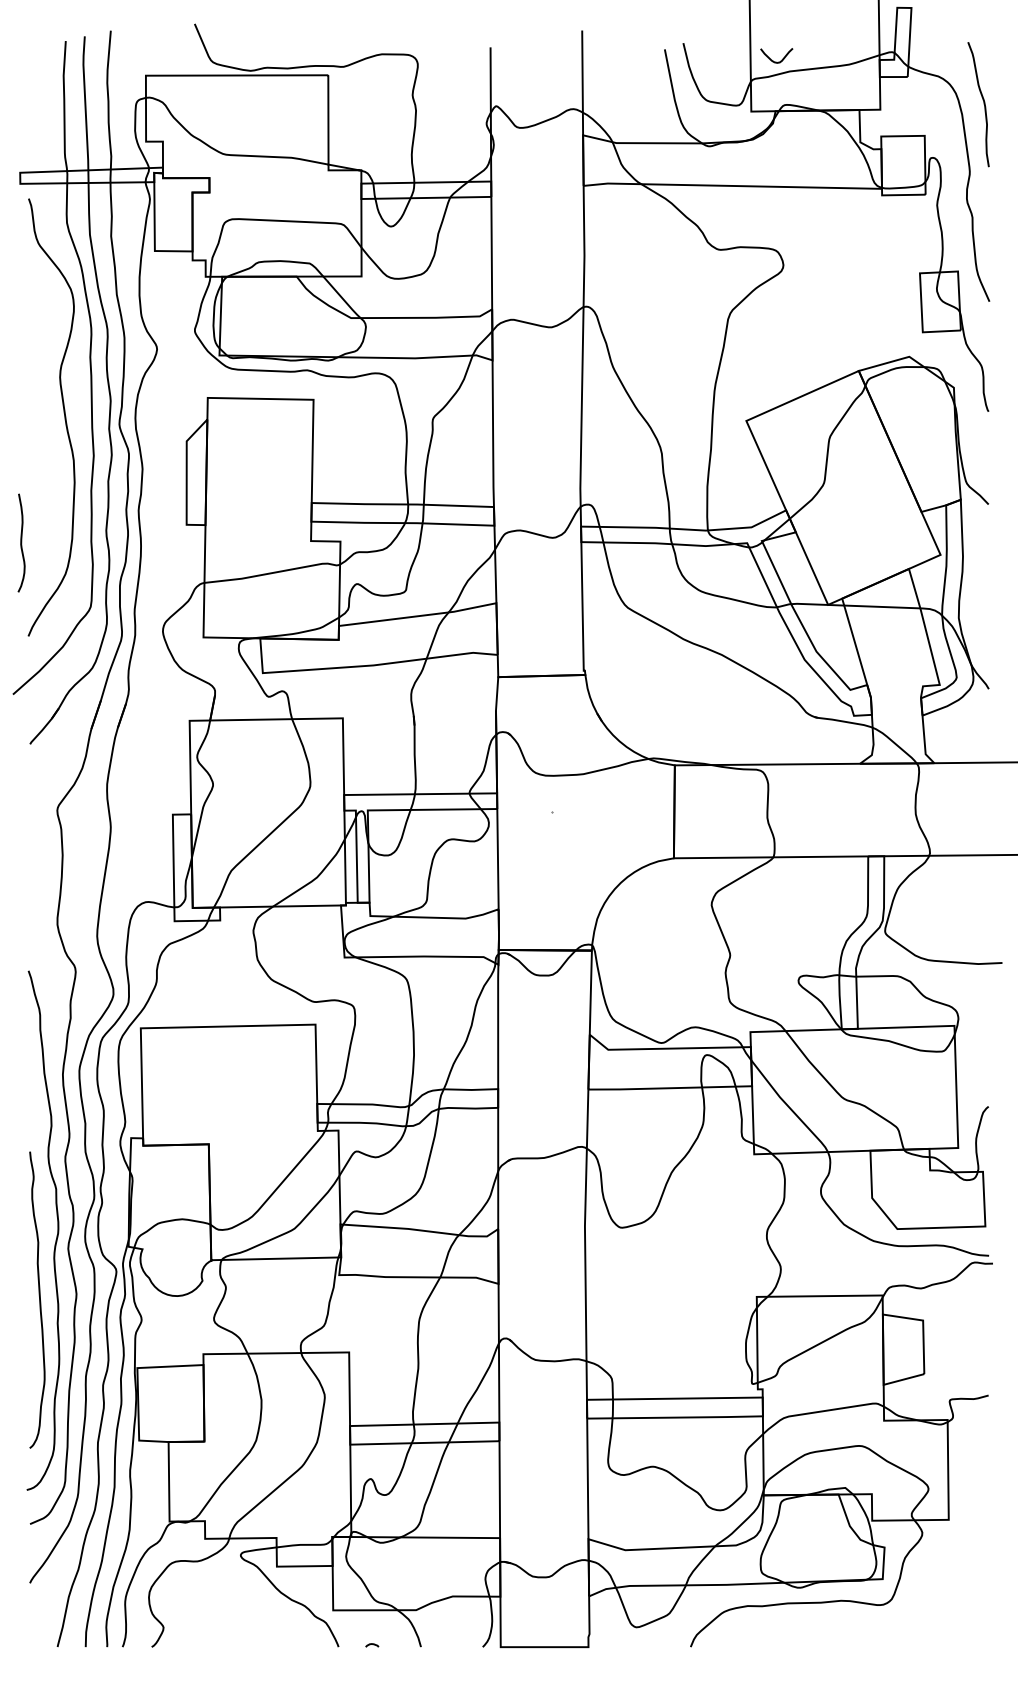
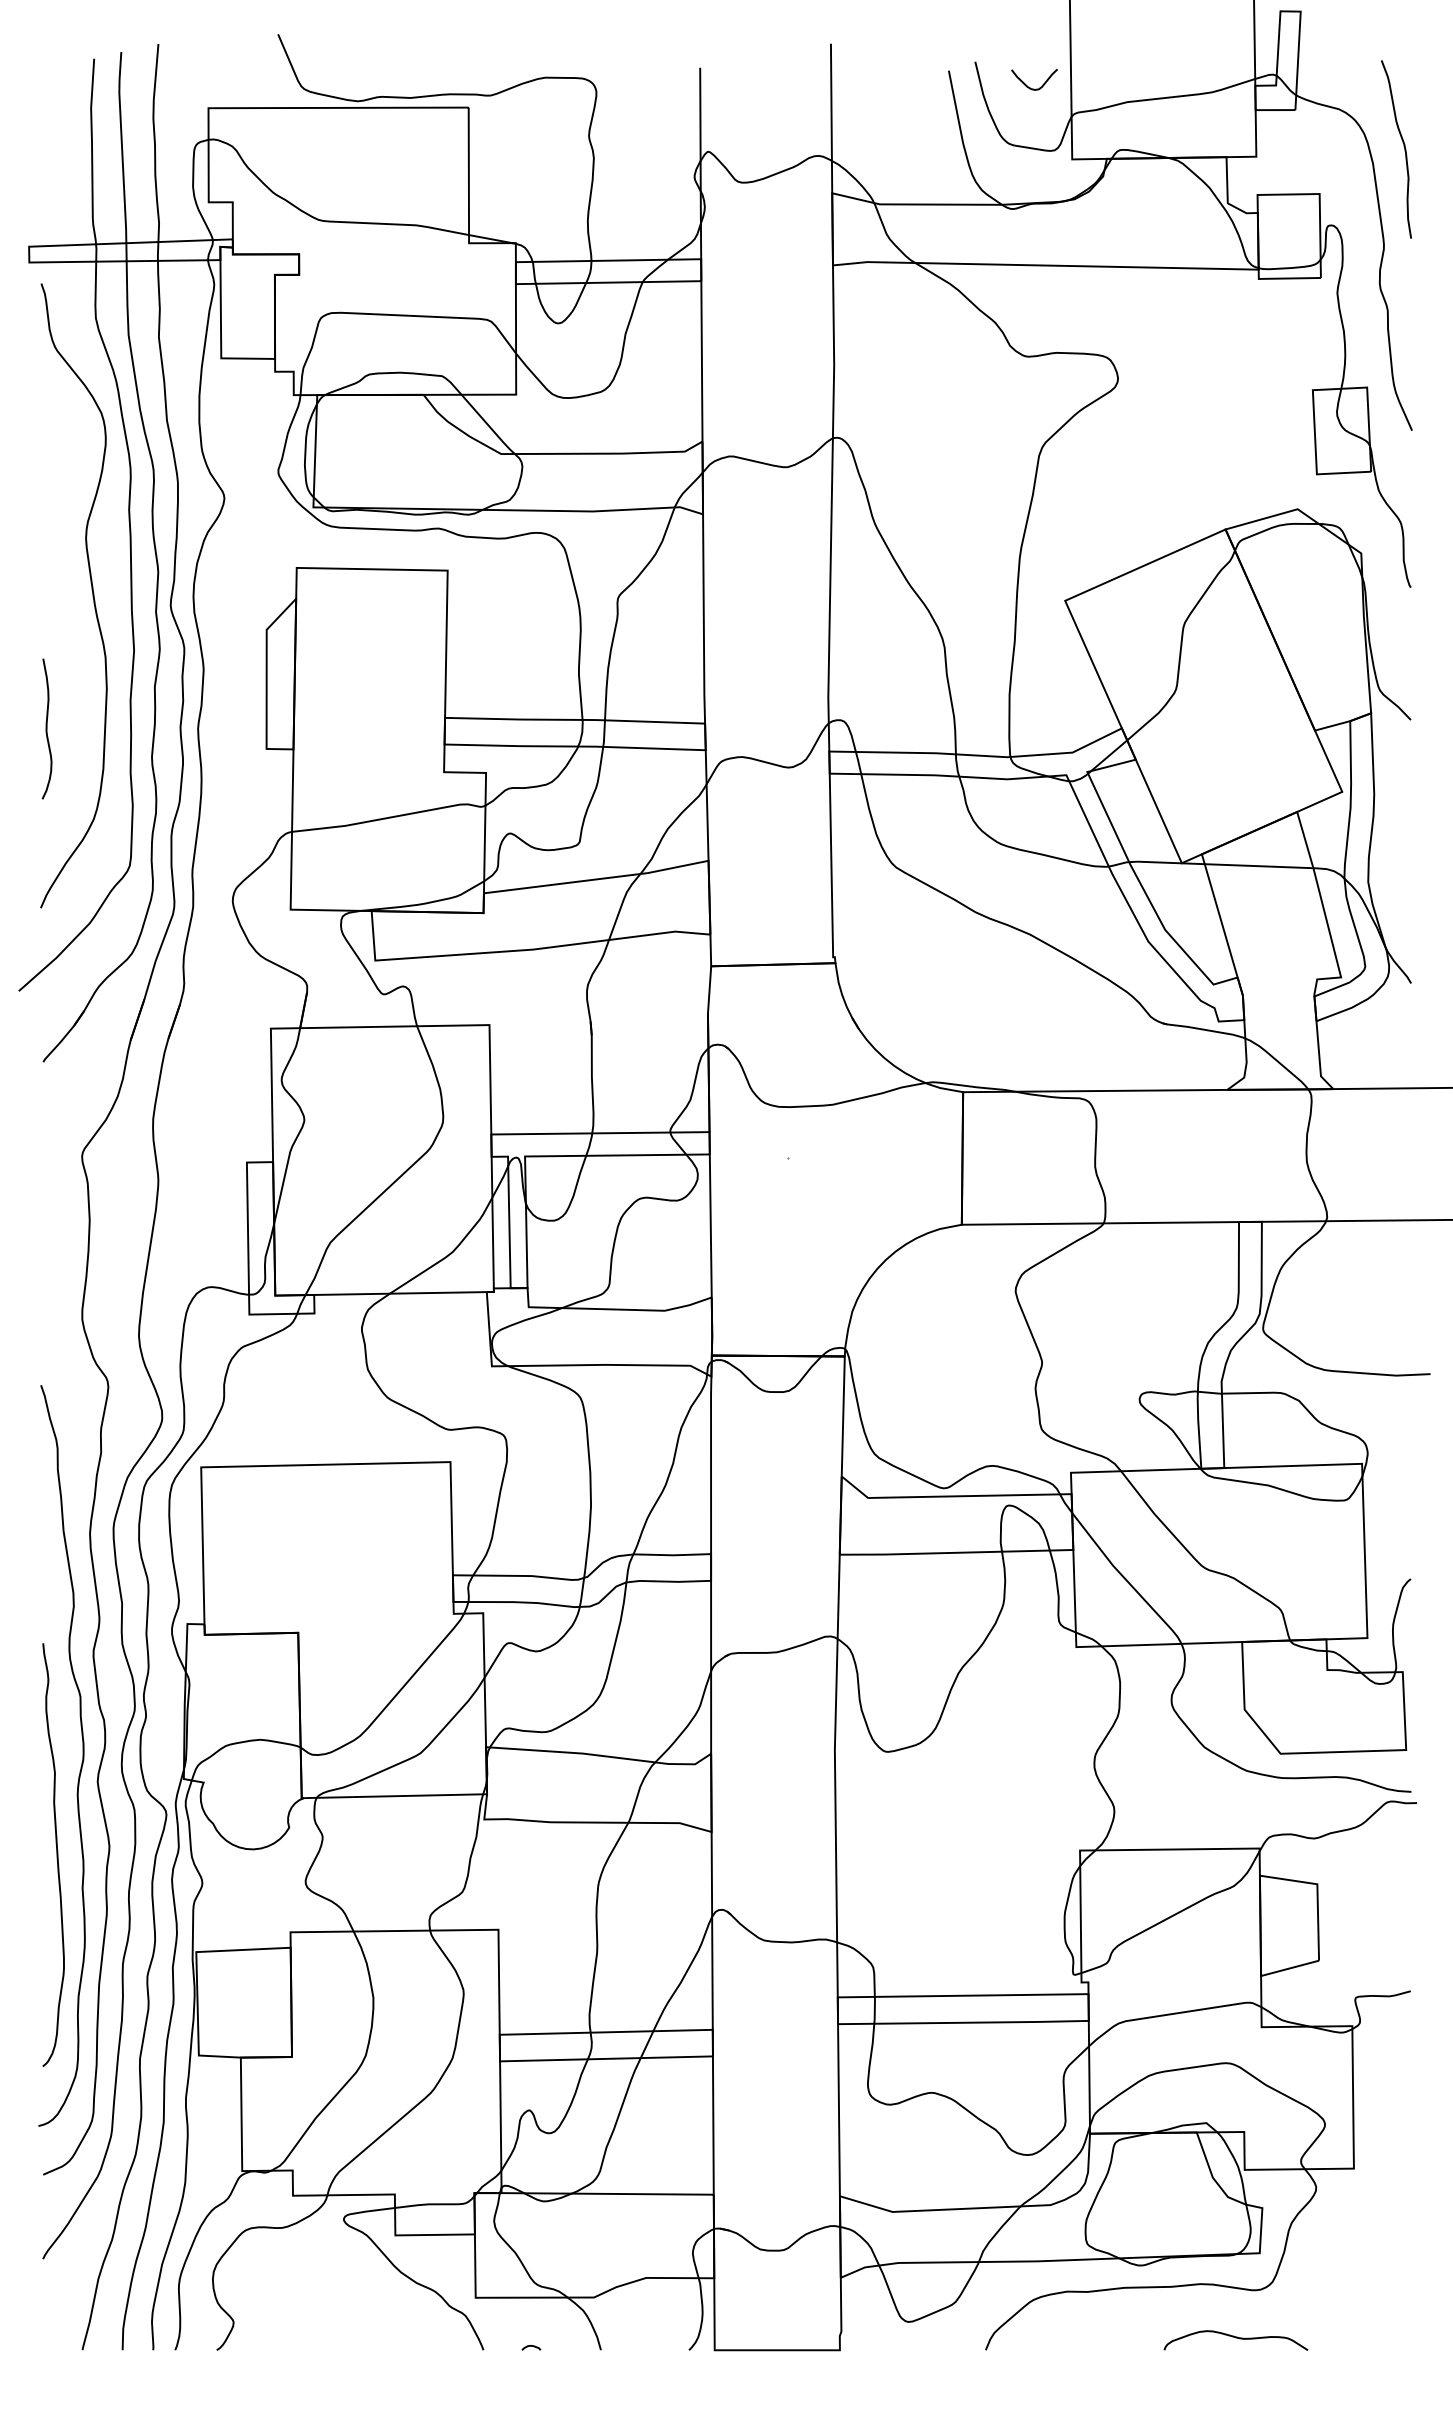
curve: (773, 61) -> (1030, 87), moved
curve: (21, 542) -> (46, 728), moved
curve: (865, 1638) -> (1235, 2338), added

